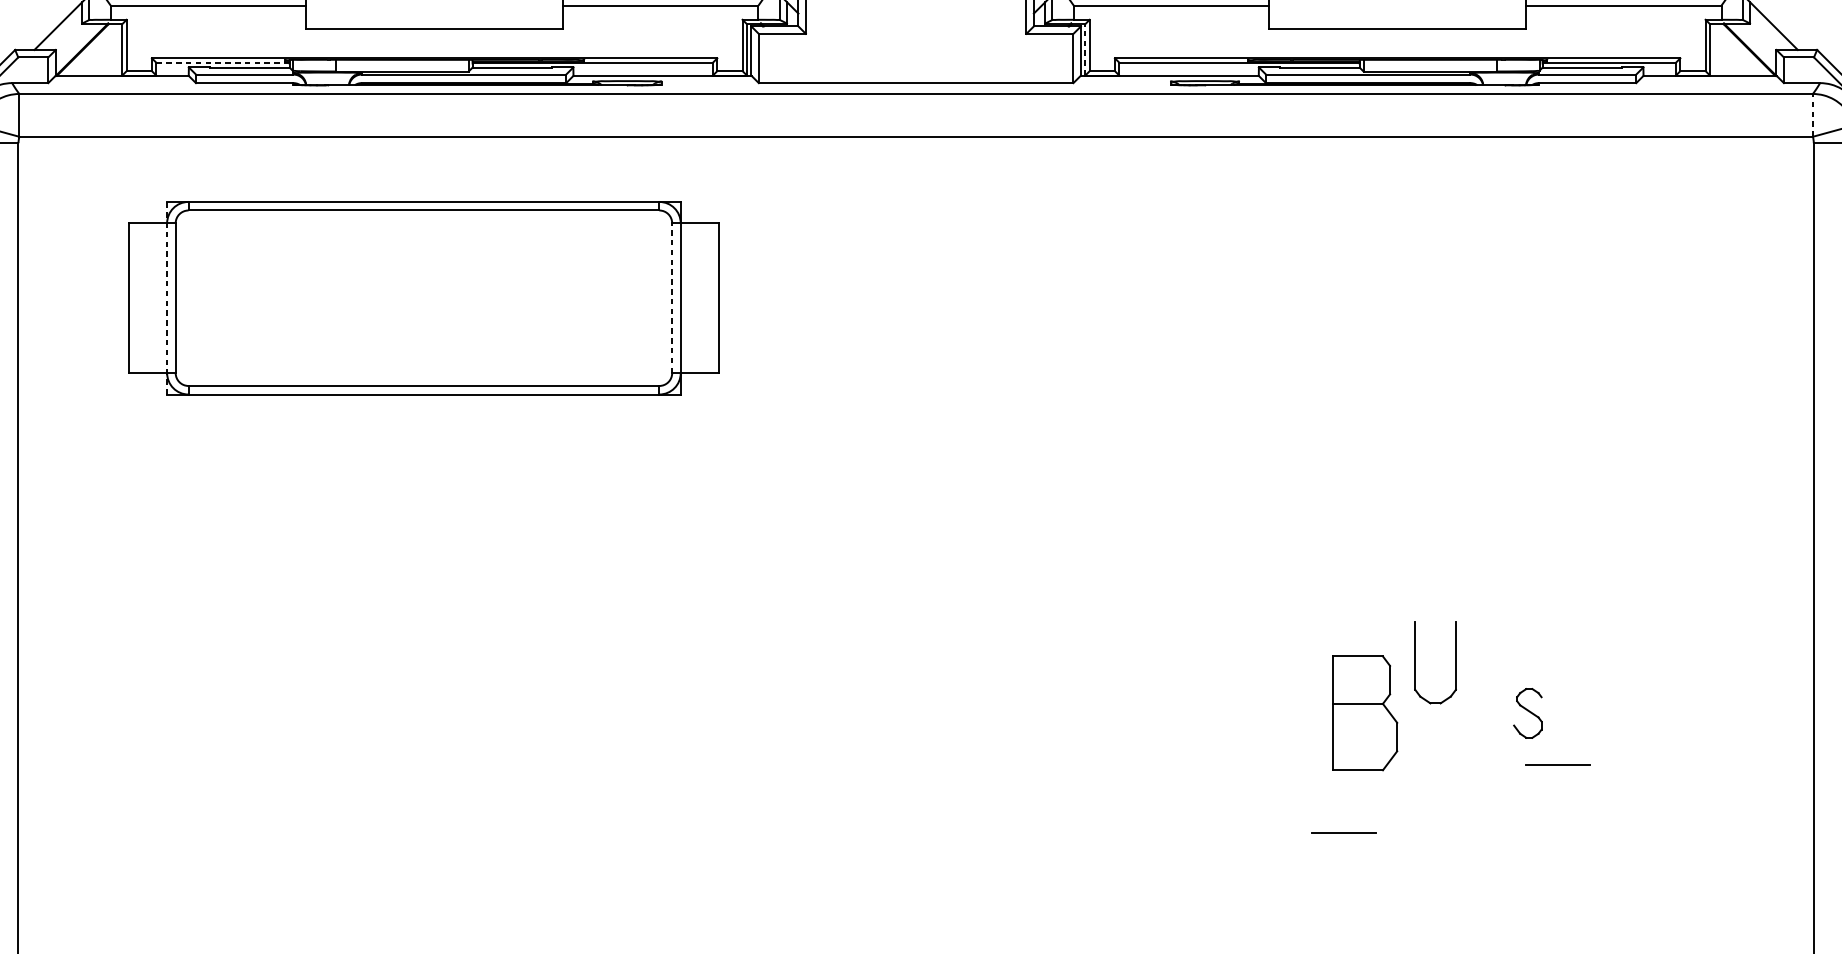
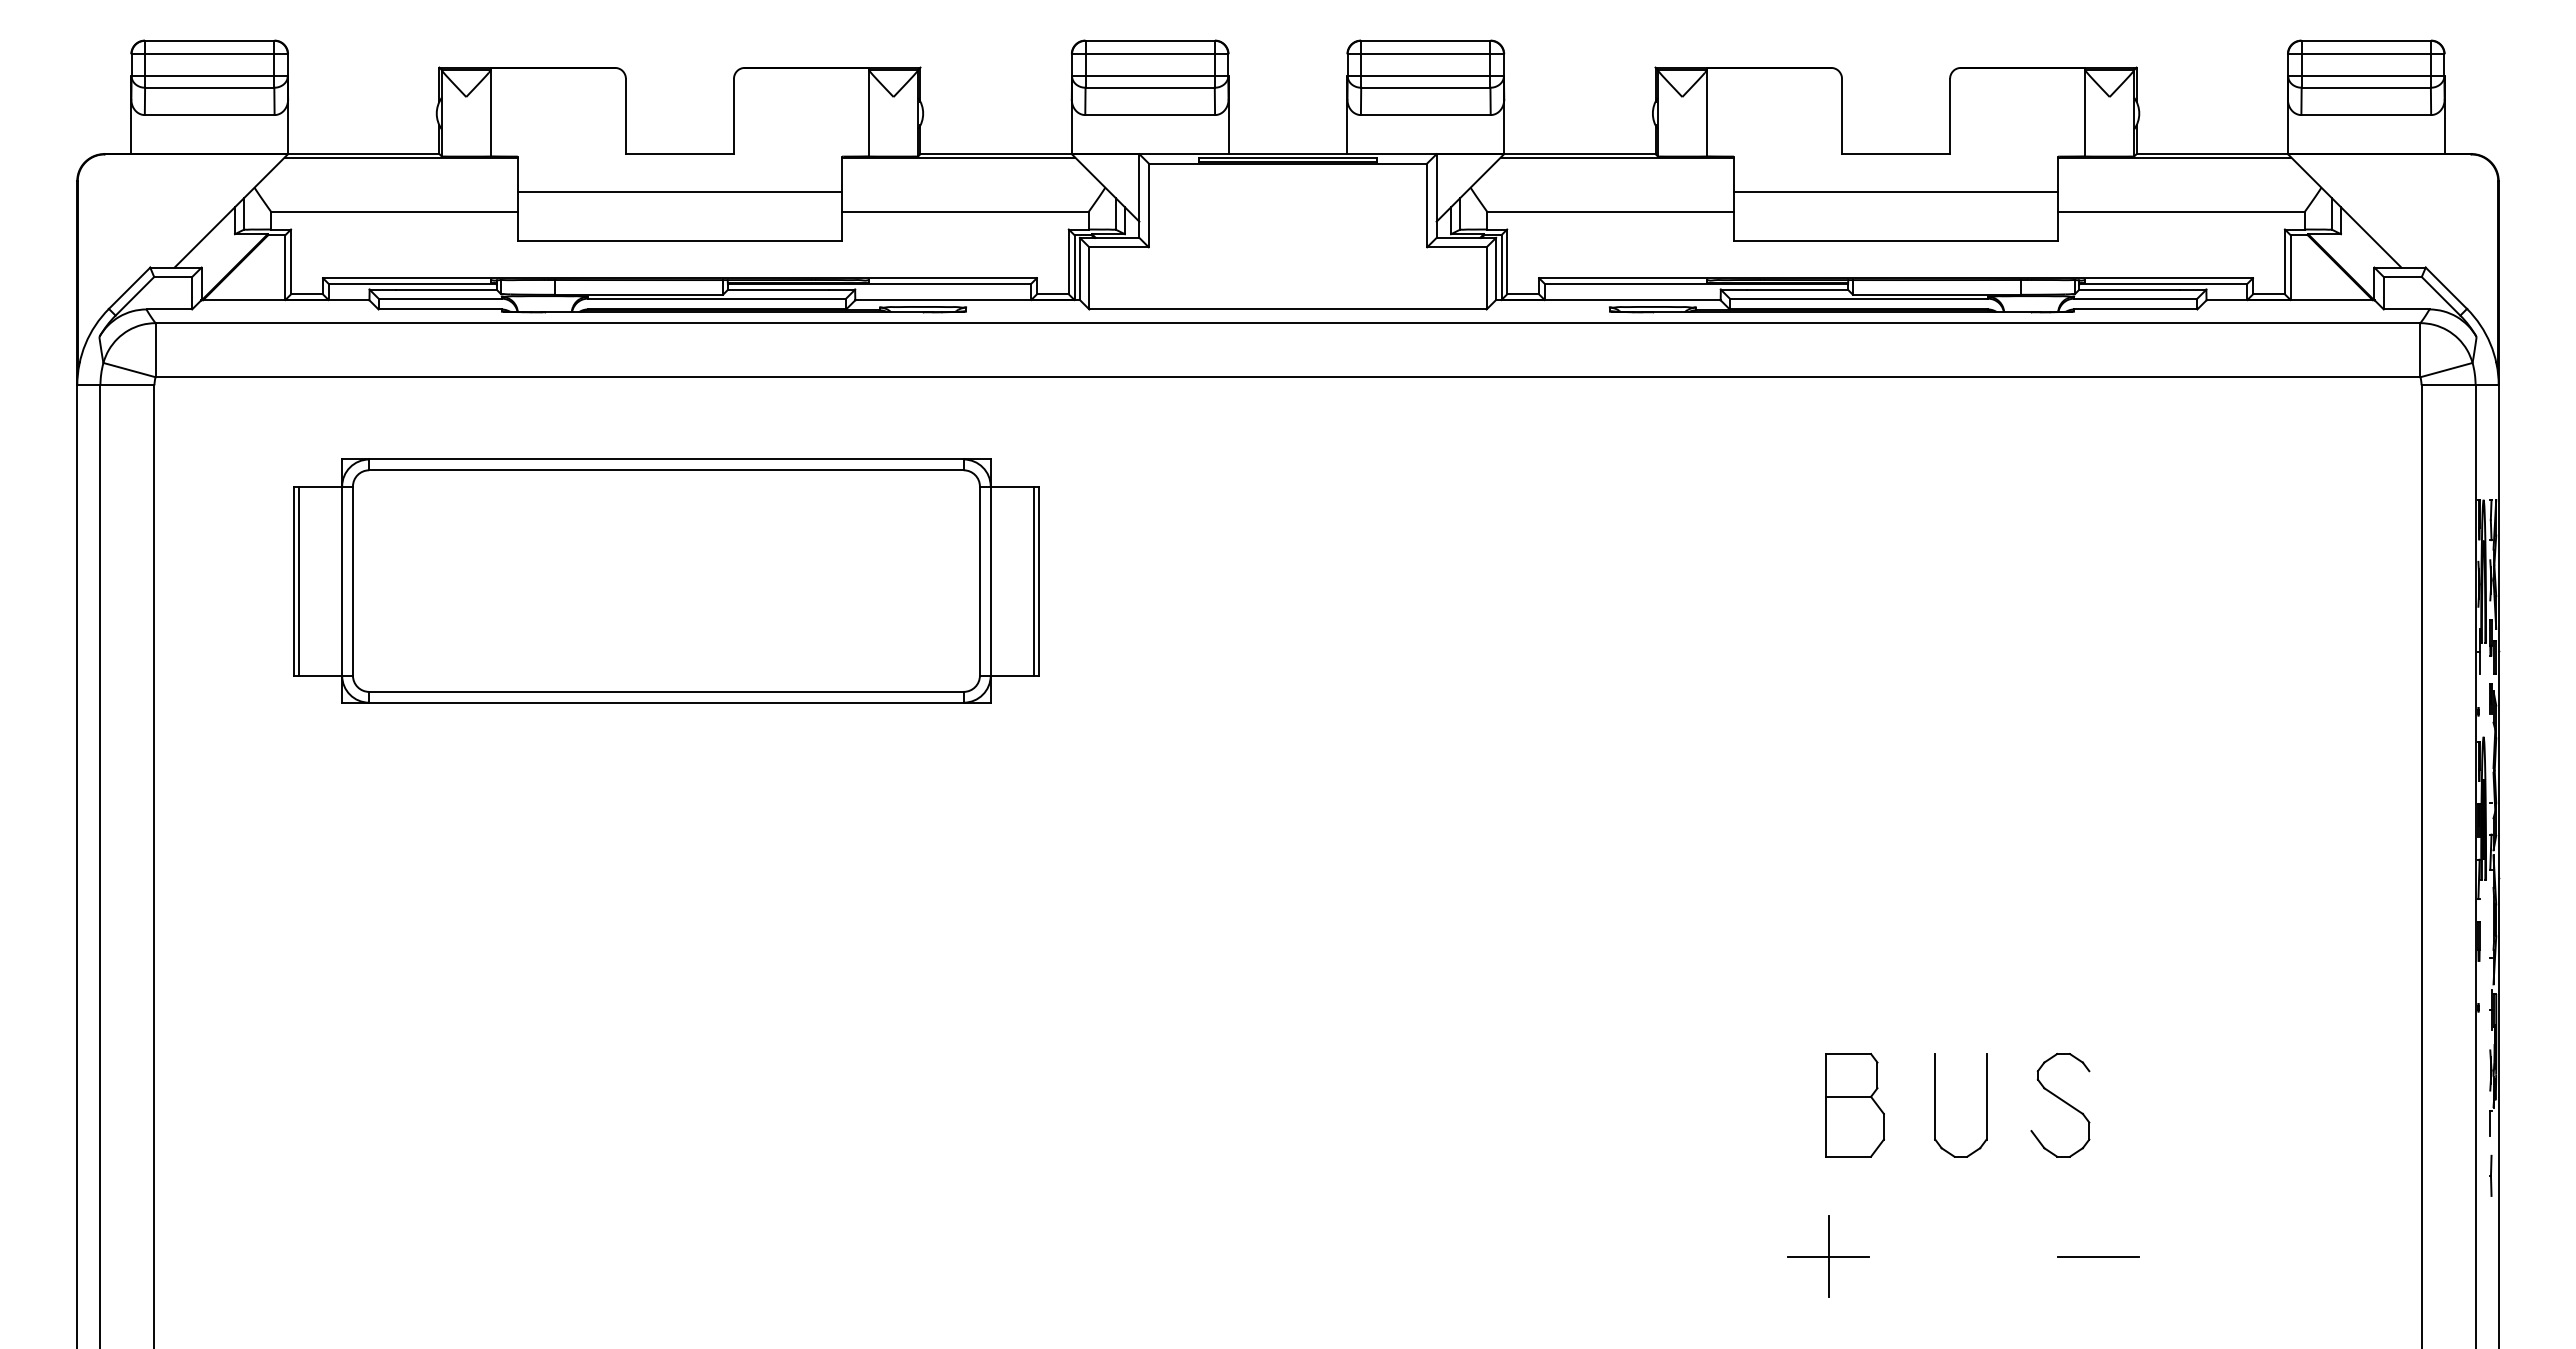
line: (1085, 49) -> (1501, 267), dashed -> solid
line: (222, 62) -> (412, 283), dashed -> solid
line: (1812, 114) -> (2420, 349), dashed -> solid
line: (132, 297) -> (298, 580), added
line: (714, 297) -> (1033, 580), added
line: (167, 298) -> (342, 581), dashed -> solid
line: (671, 298) -> (979, 581), dashed -> solid
part: (1415, 662) -> (1935, 1105), moved
part: (1364, 713) -> (1854, 1105), size x0.71
part: (1527, 713) -> (2060, 1105), size x1.67
line: (1557, 764) -> (2098, 1256), moved
line: (1344, 833) -> (1828, 1256), added

